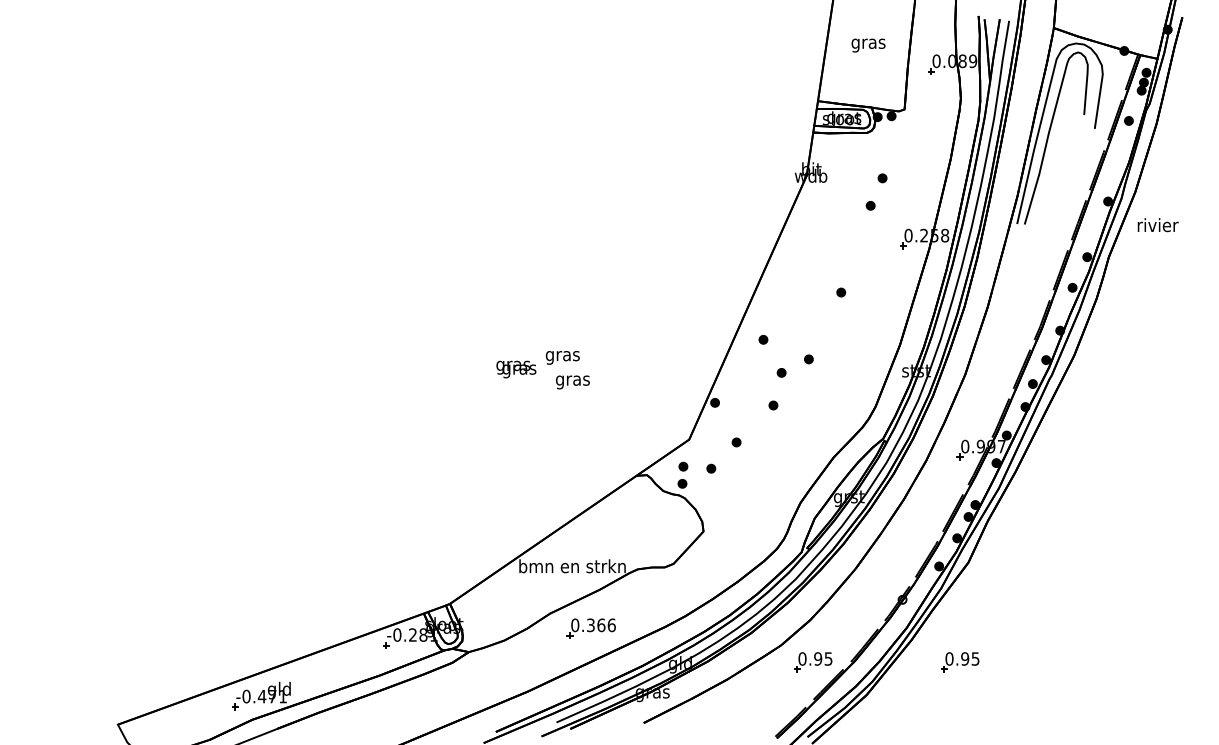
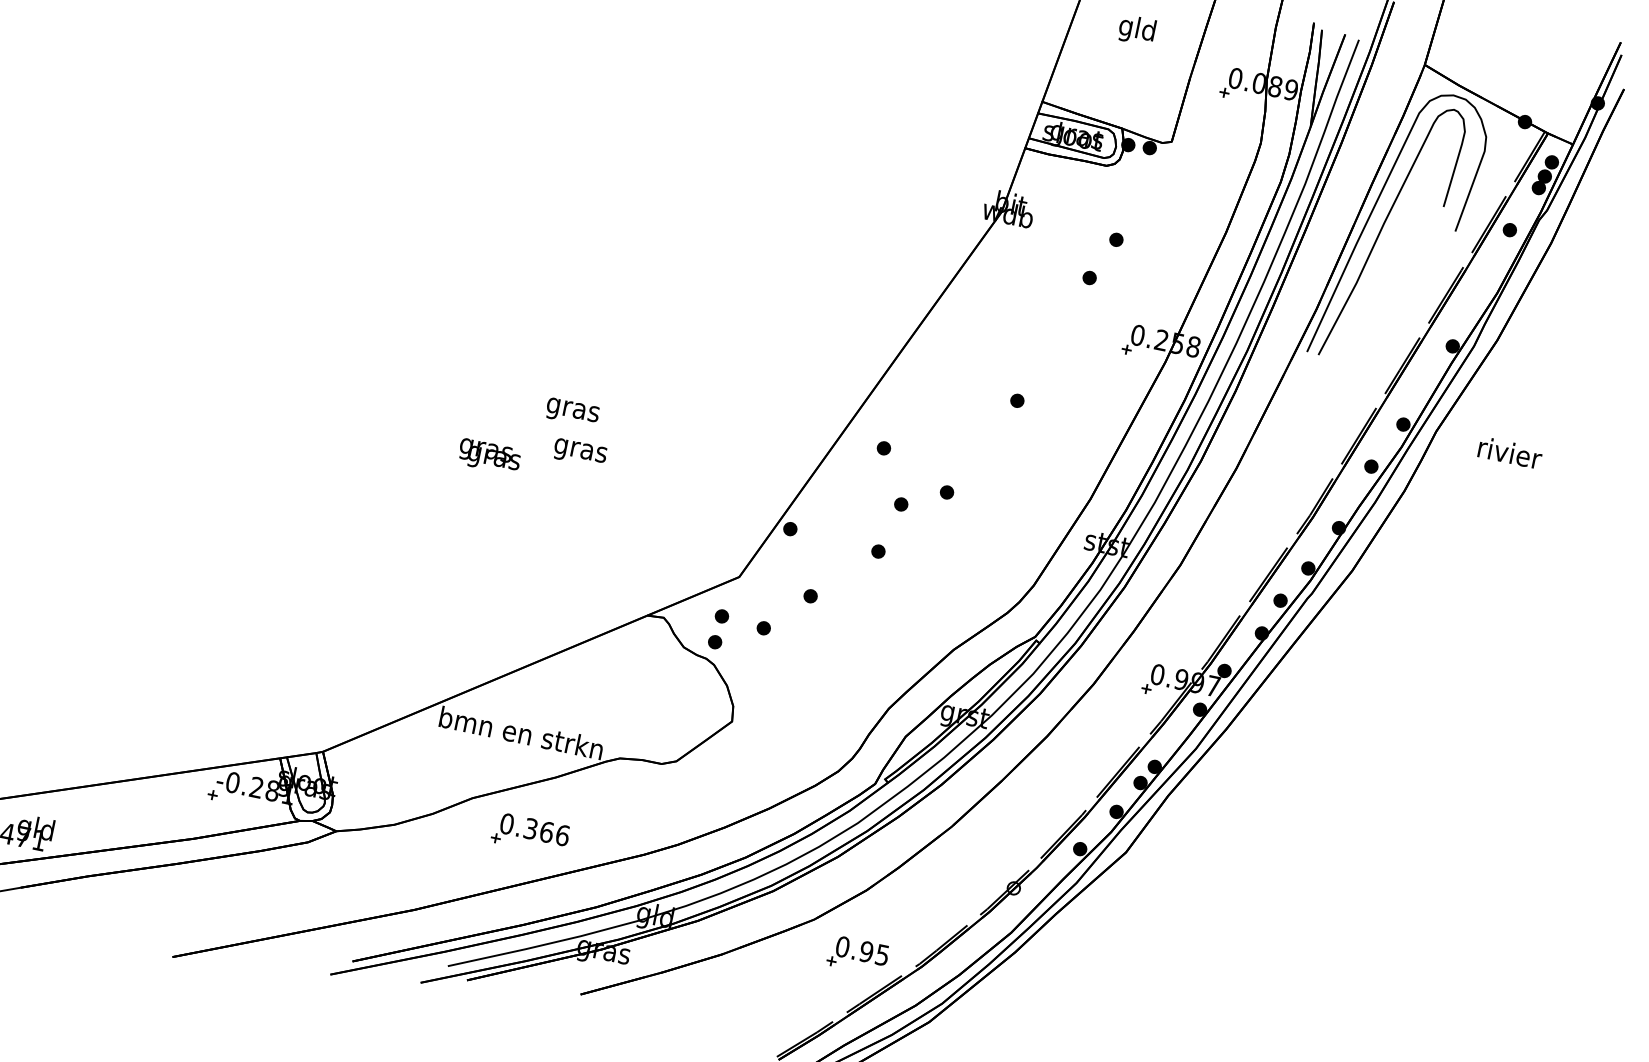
text: (868, 43) -> (1137, 29), gras -> gld
text: (1157, 225) -> (1509, 453), moved
text: (516, 369) -> (489, 456), moved
part: (960, 662) -> (1082, 1002), removed

